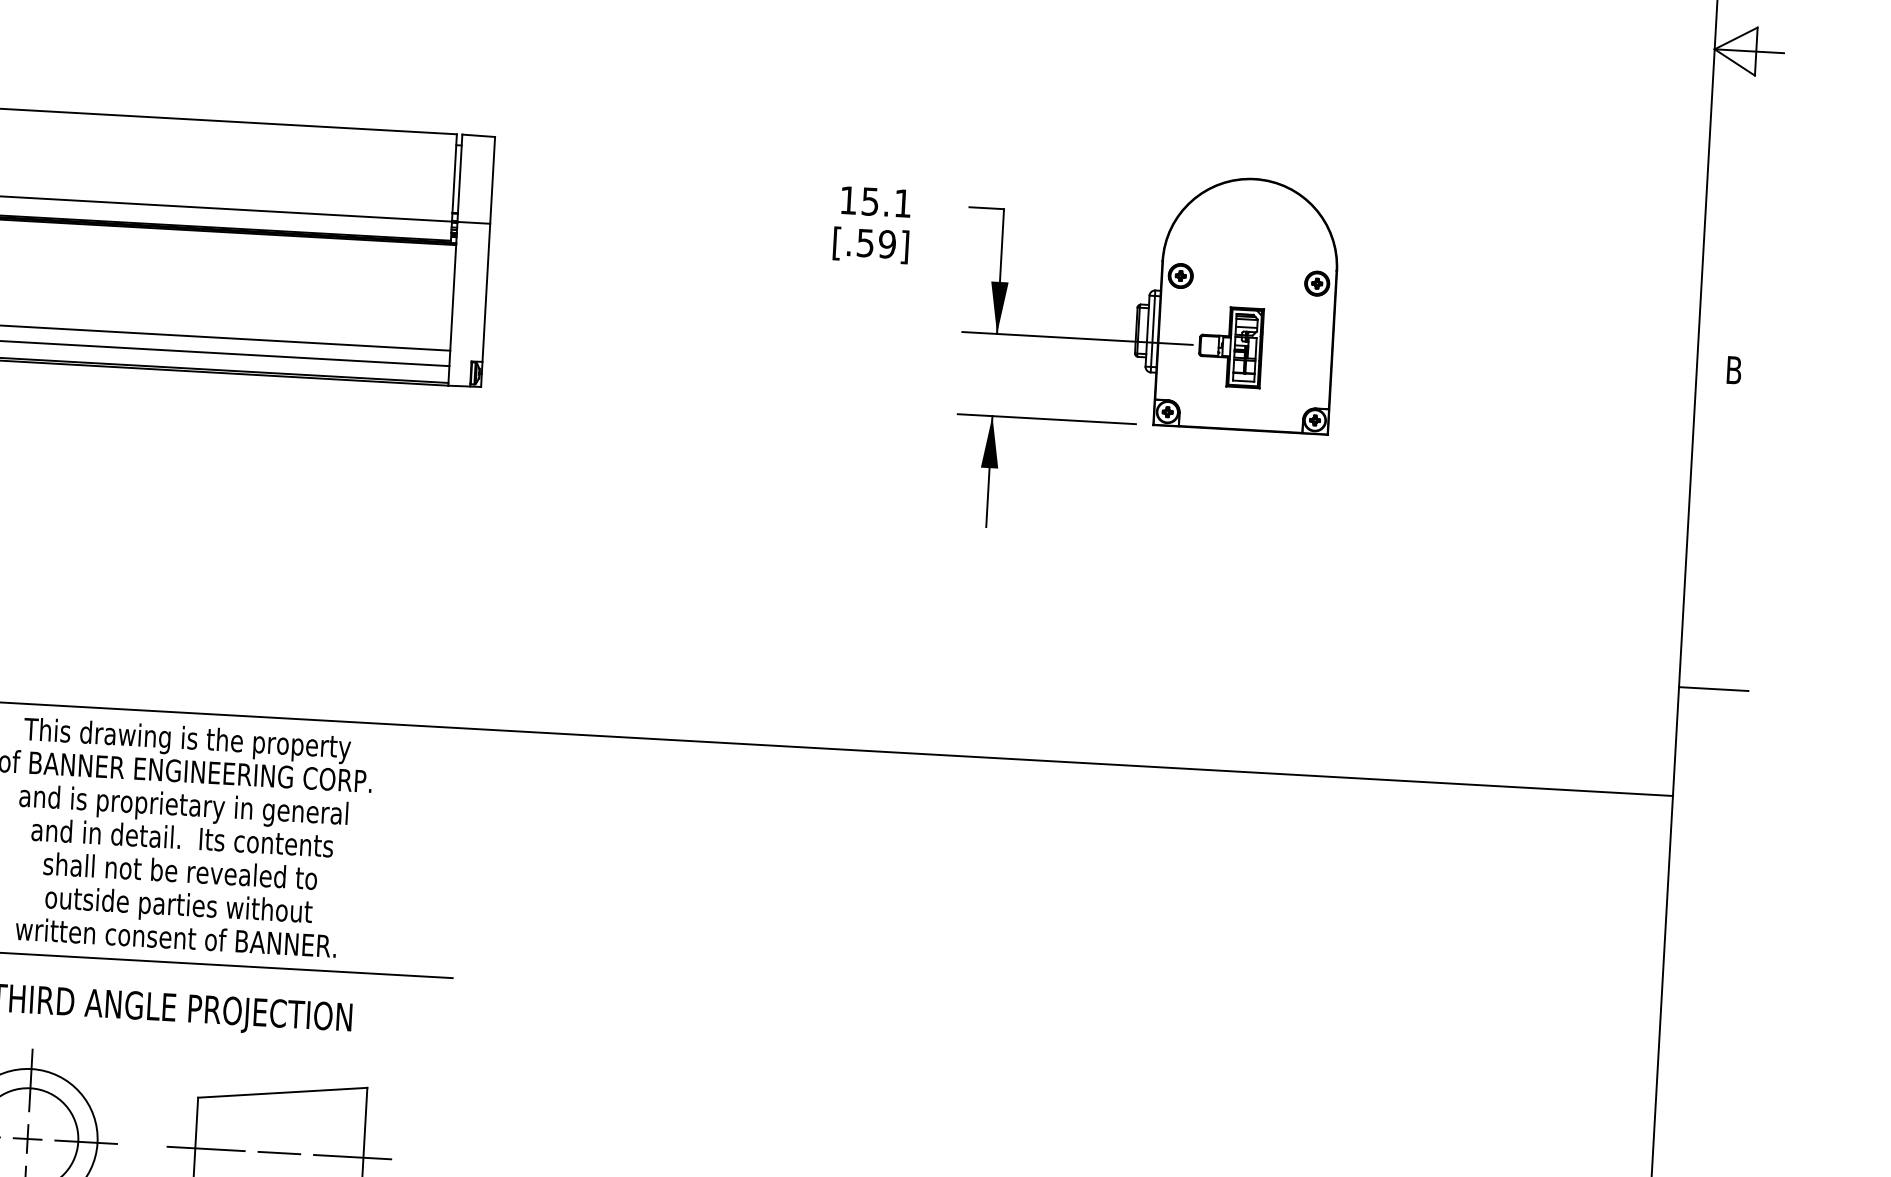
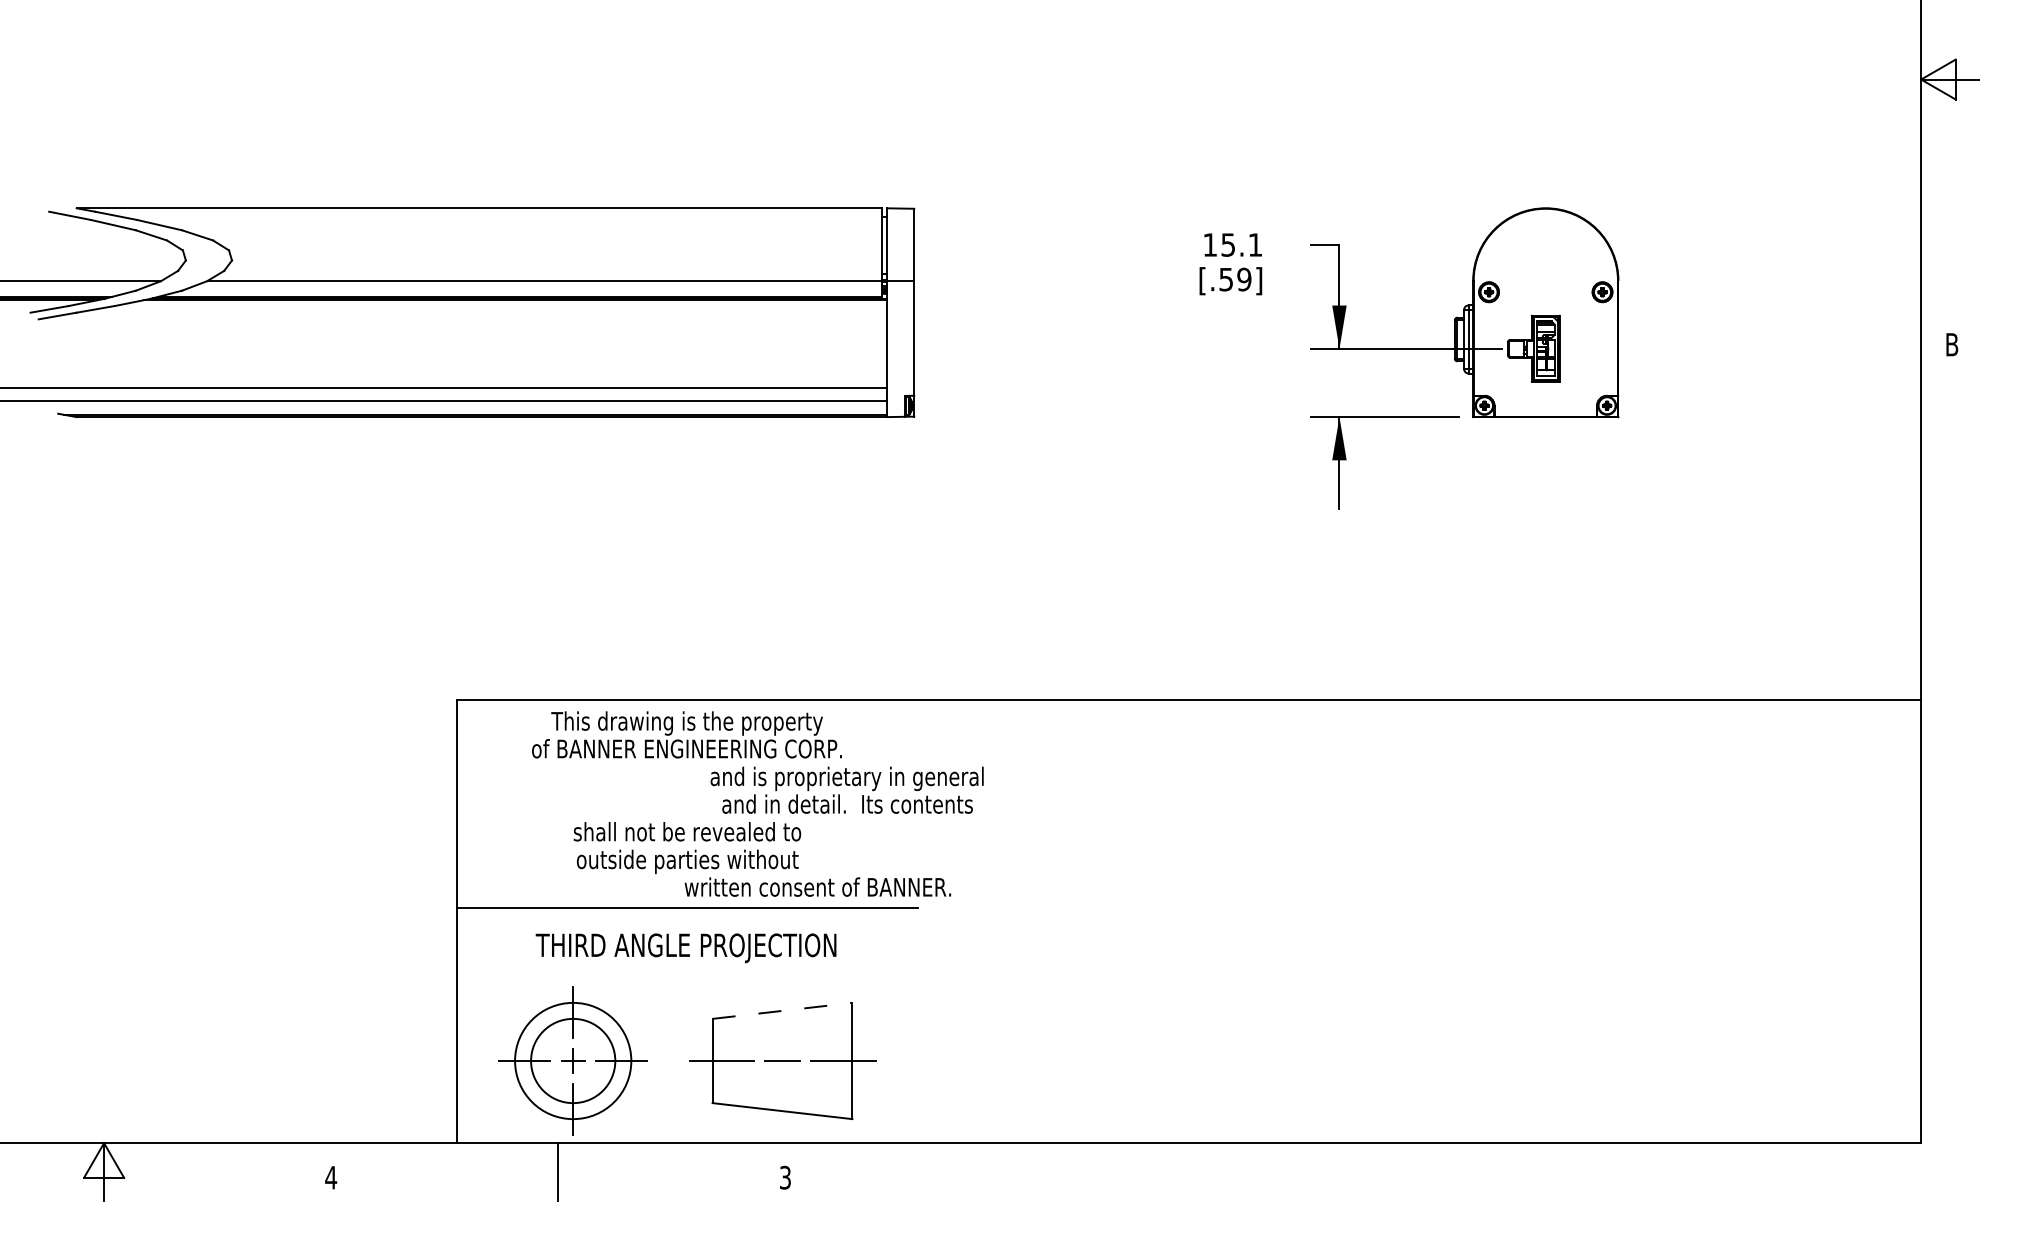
line: (1713, 688) -> (1949, 609), removed
text: (182, 820) -> (846, 789), moved
text: (175, 936) -> (817, 886), moved
line: (283, 1092) -> (783, 1010), solid -> dashed

